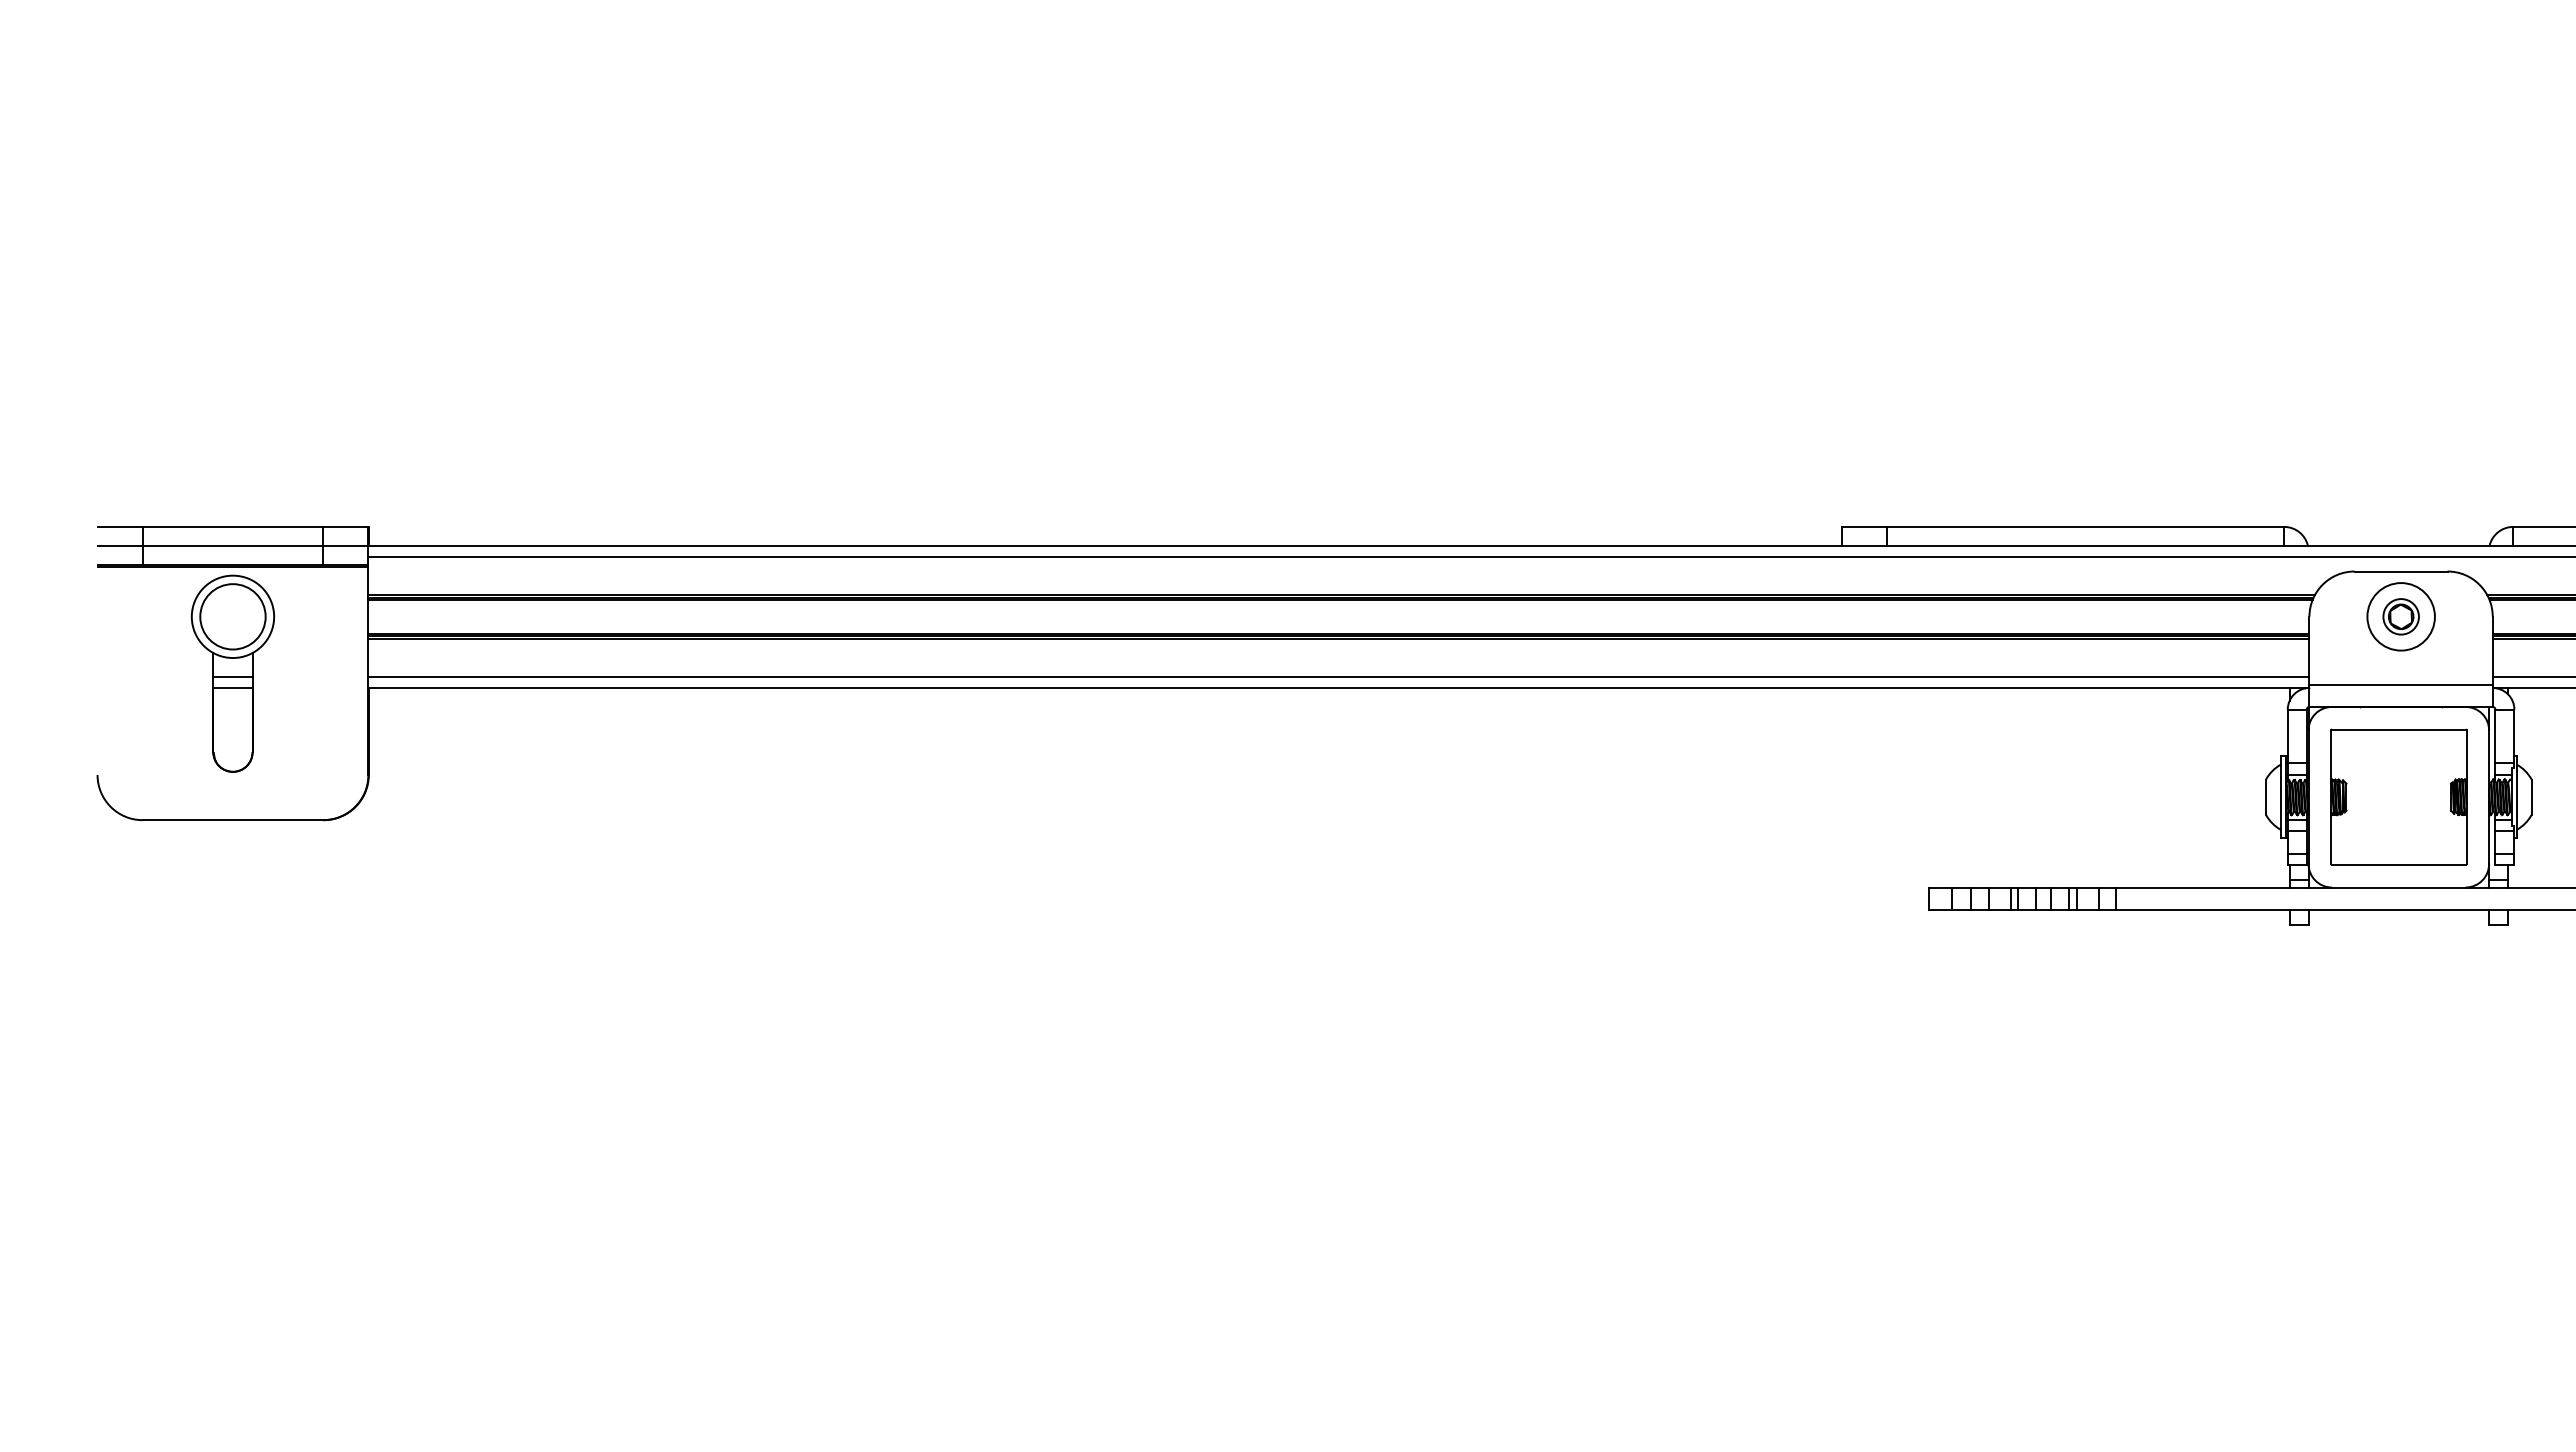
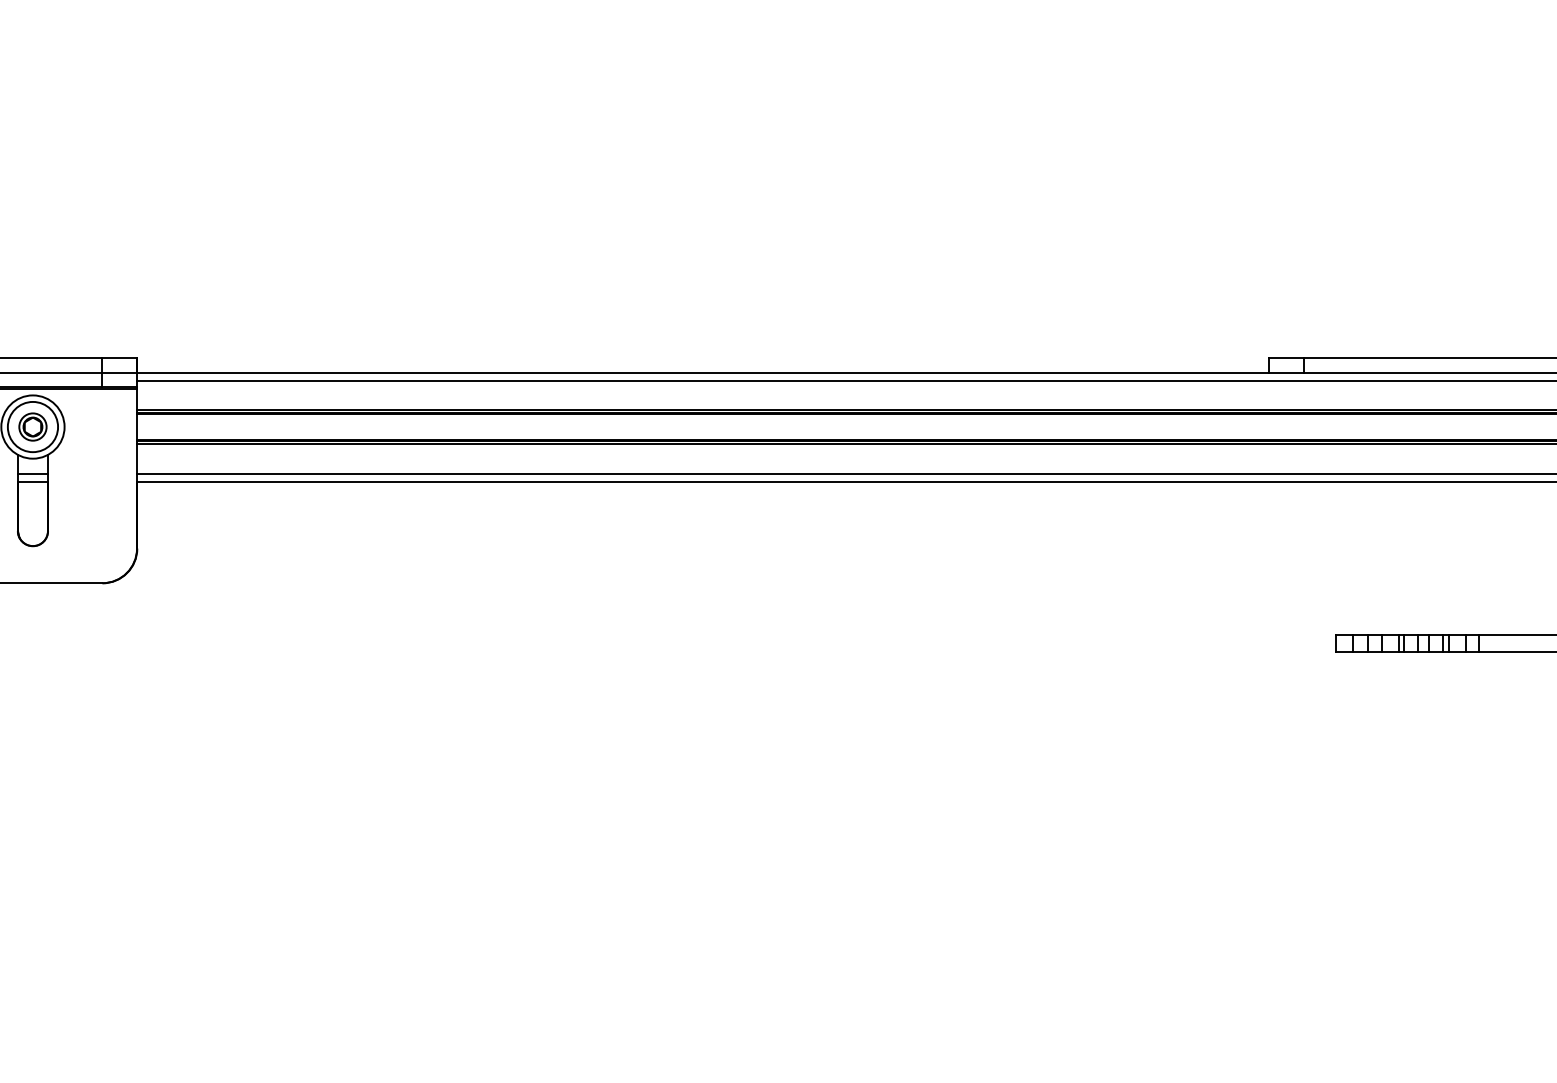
part: (232, 616) -> (32, 426), added

